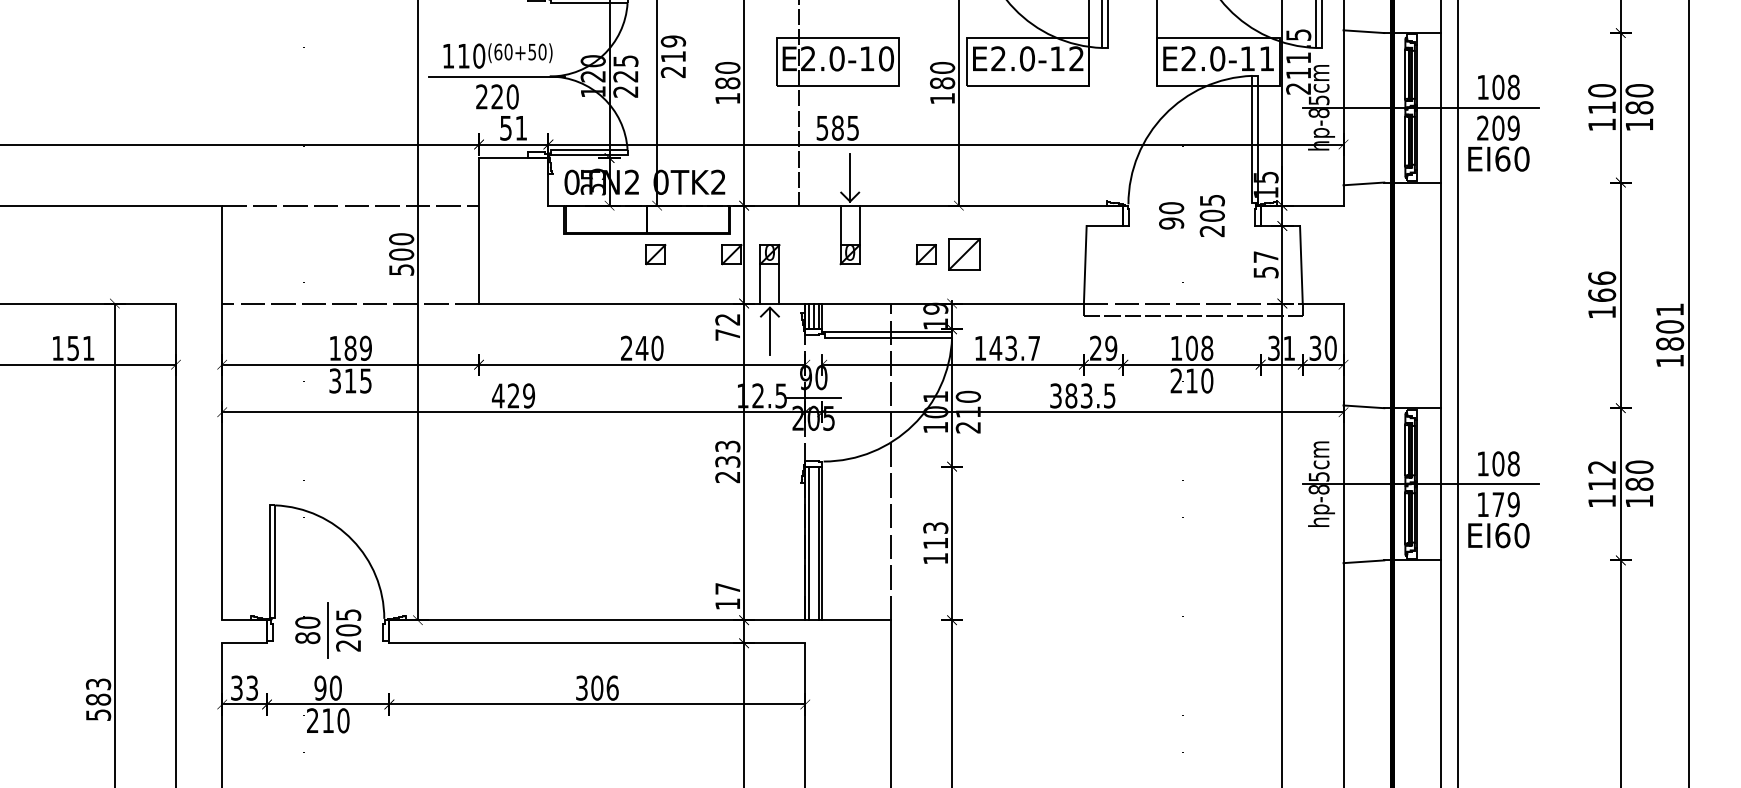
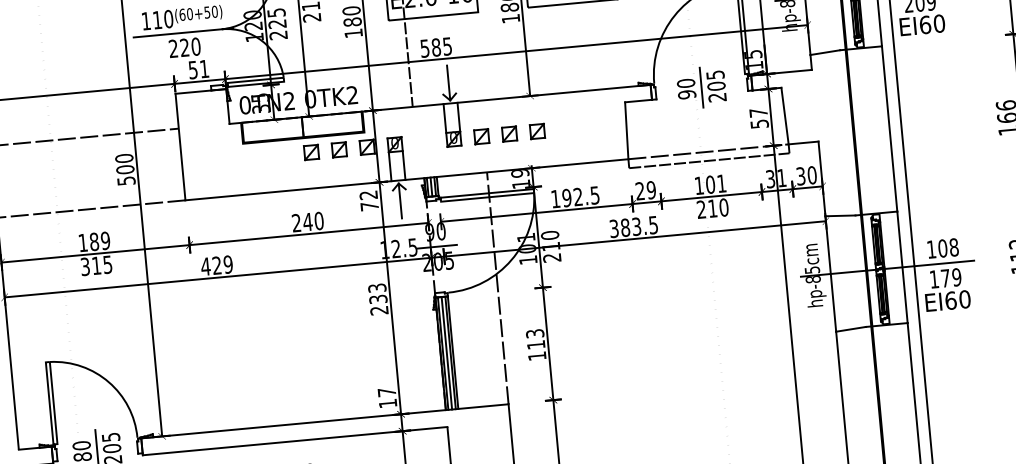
line: (1191, 215) -> (701, 87), added
part: (693, 254) -> (339, 149), added
part: (887, 254) -> (481, 136), added
part: (963, 254) -> (536, 131), size x0.62
text: (1014, 347) -> (580, 196), 143.7 -> 192.5
text: (1207, 347) -> (721, 183), 108 -> 101
line: (813, 543) -> (446, 353), added

